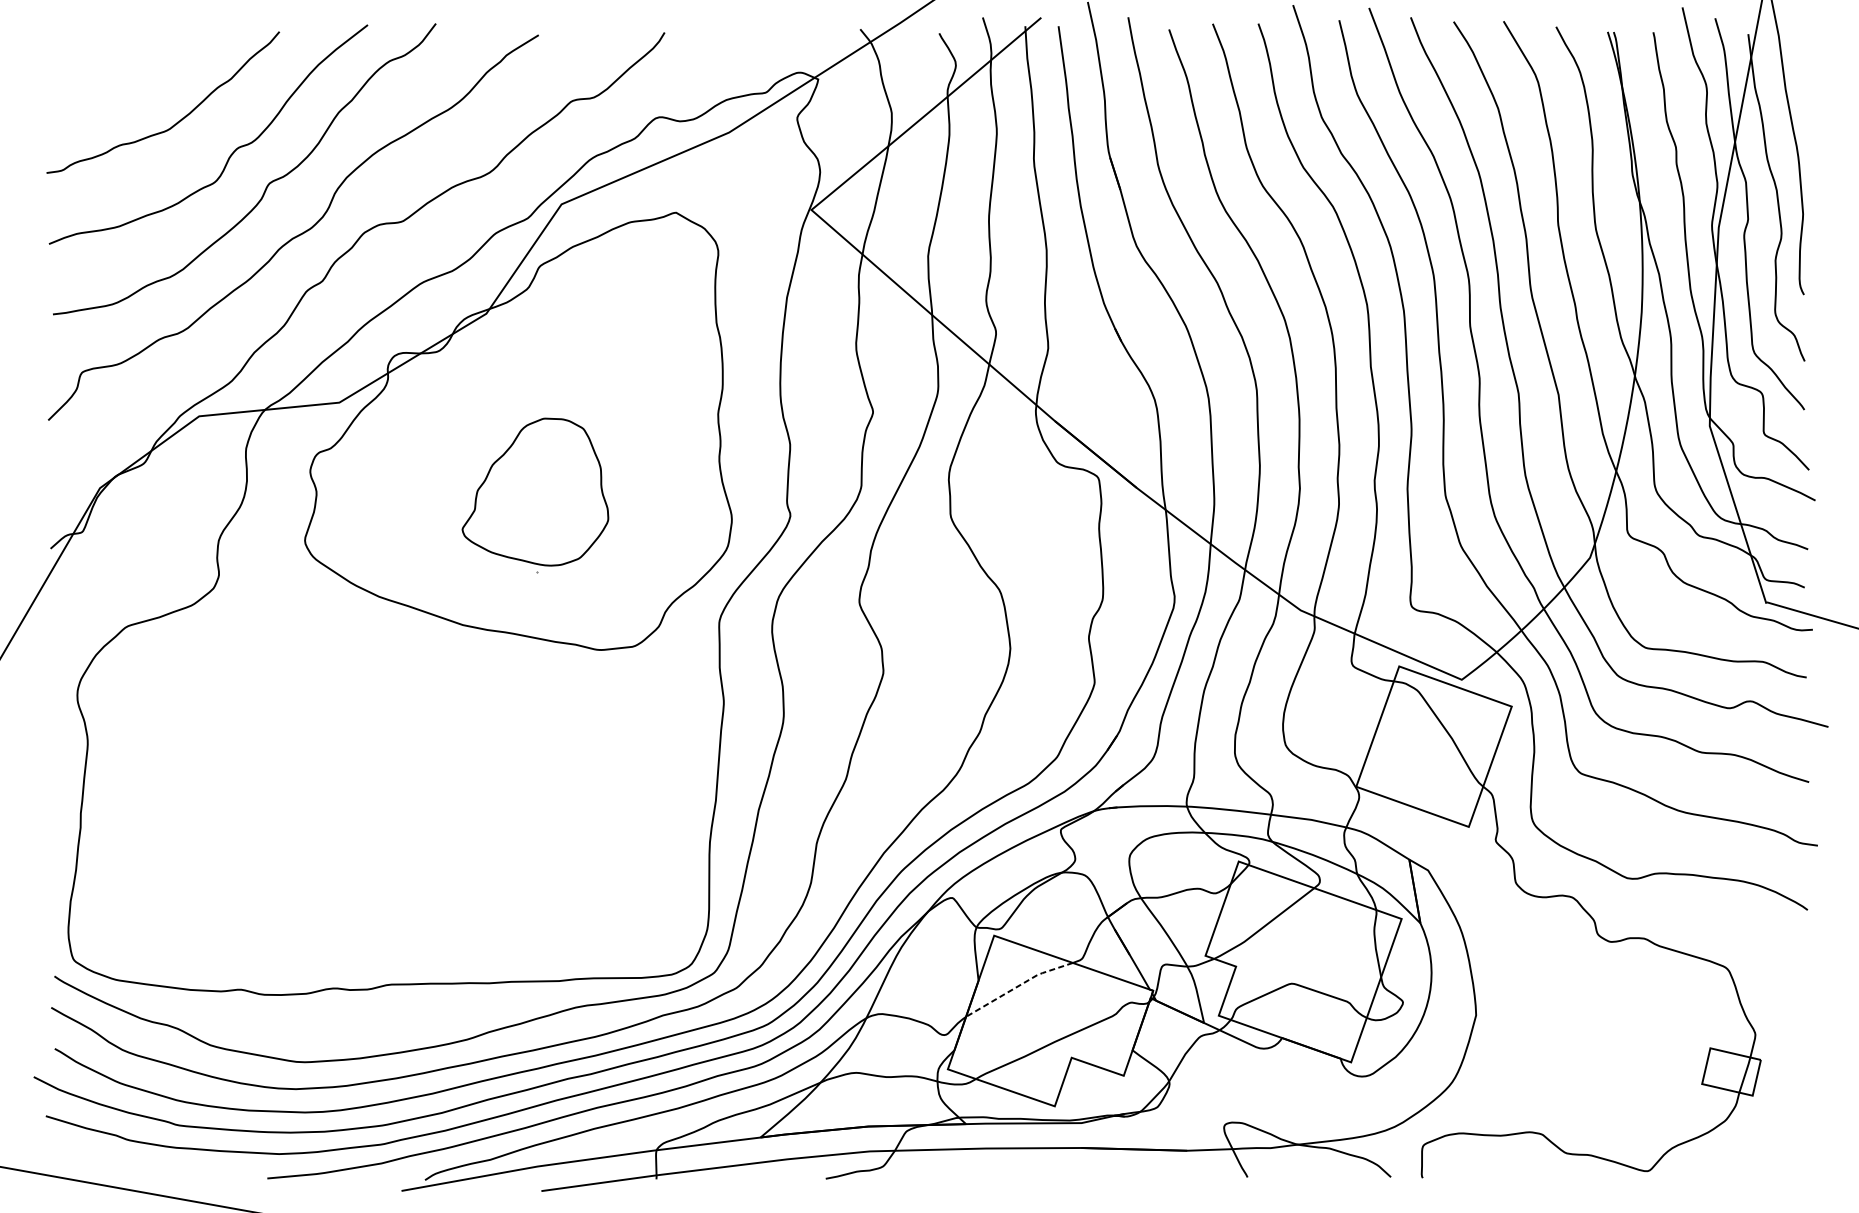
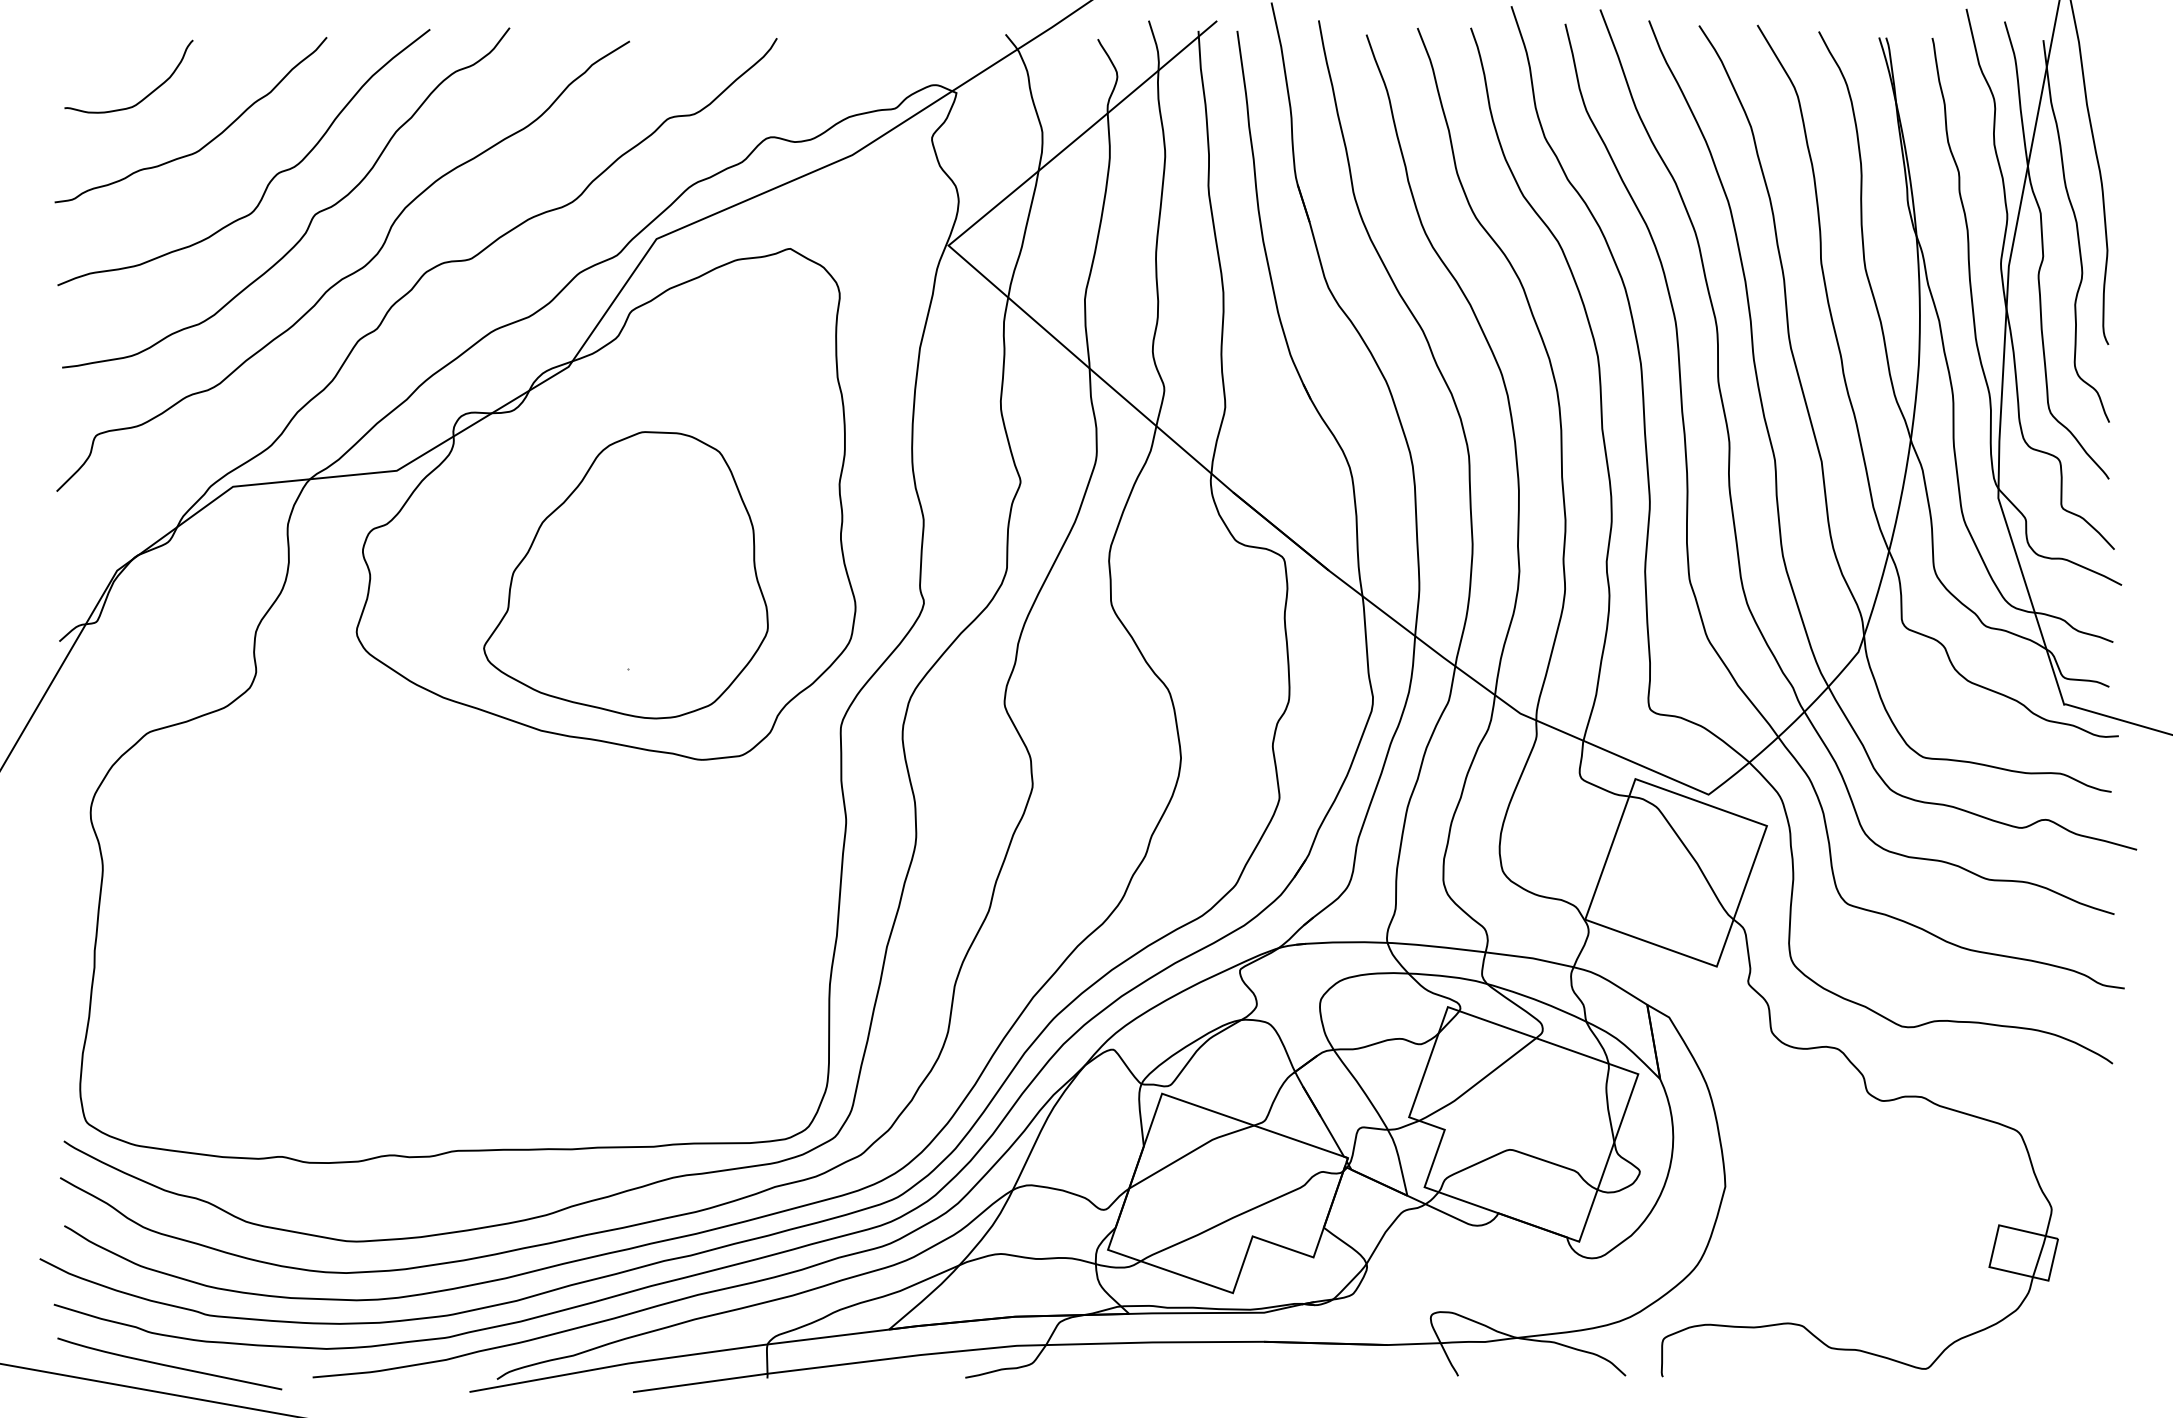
curve: (125, 81) -> (146, 95), added
part: (535, 492) -> (625, 575), size x1.67
line: (1018, 986) -> (1190, 1152), dashed -> solid
curve: (144, 1168) -> (169, 1365), added

